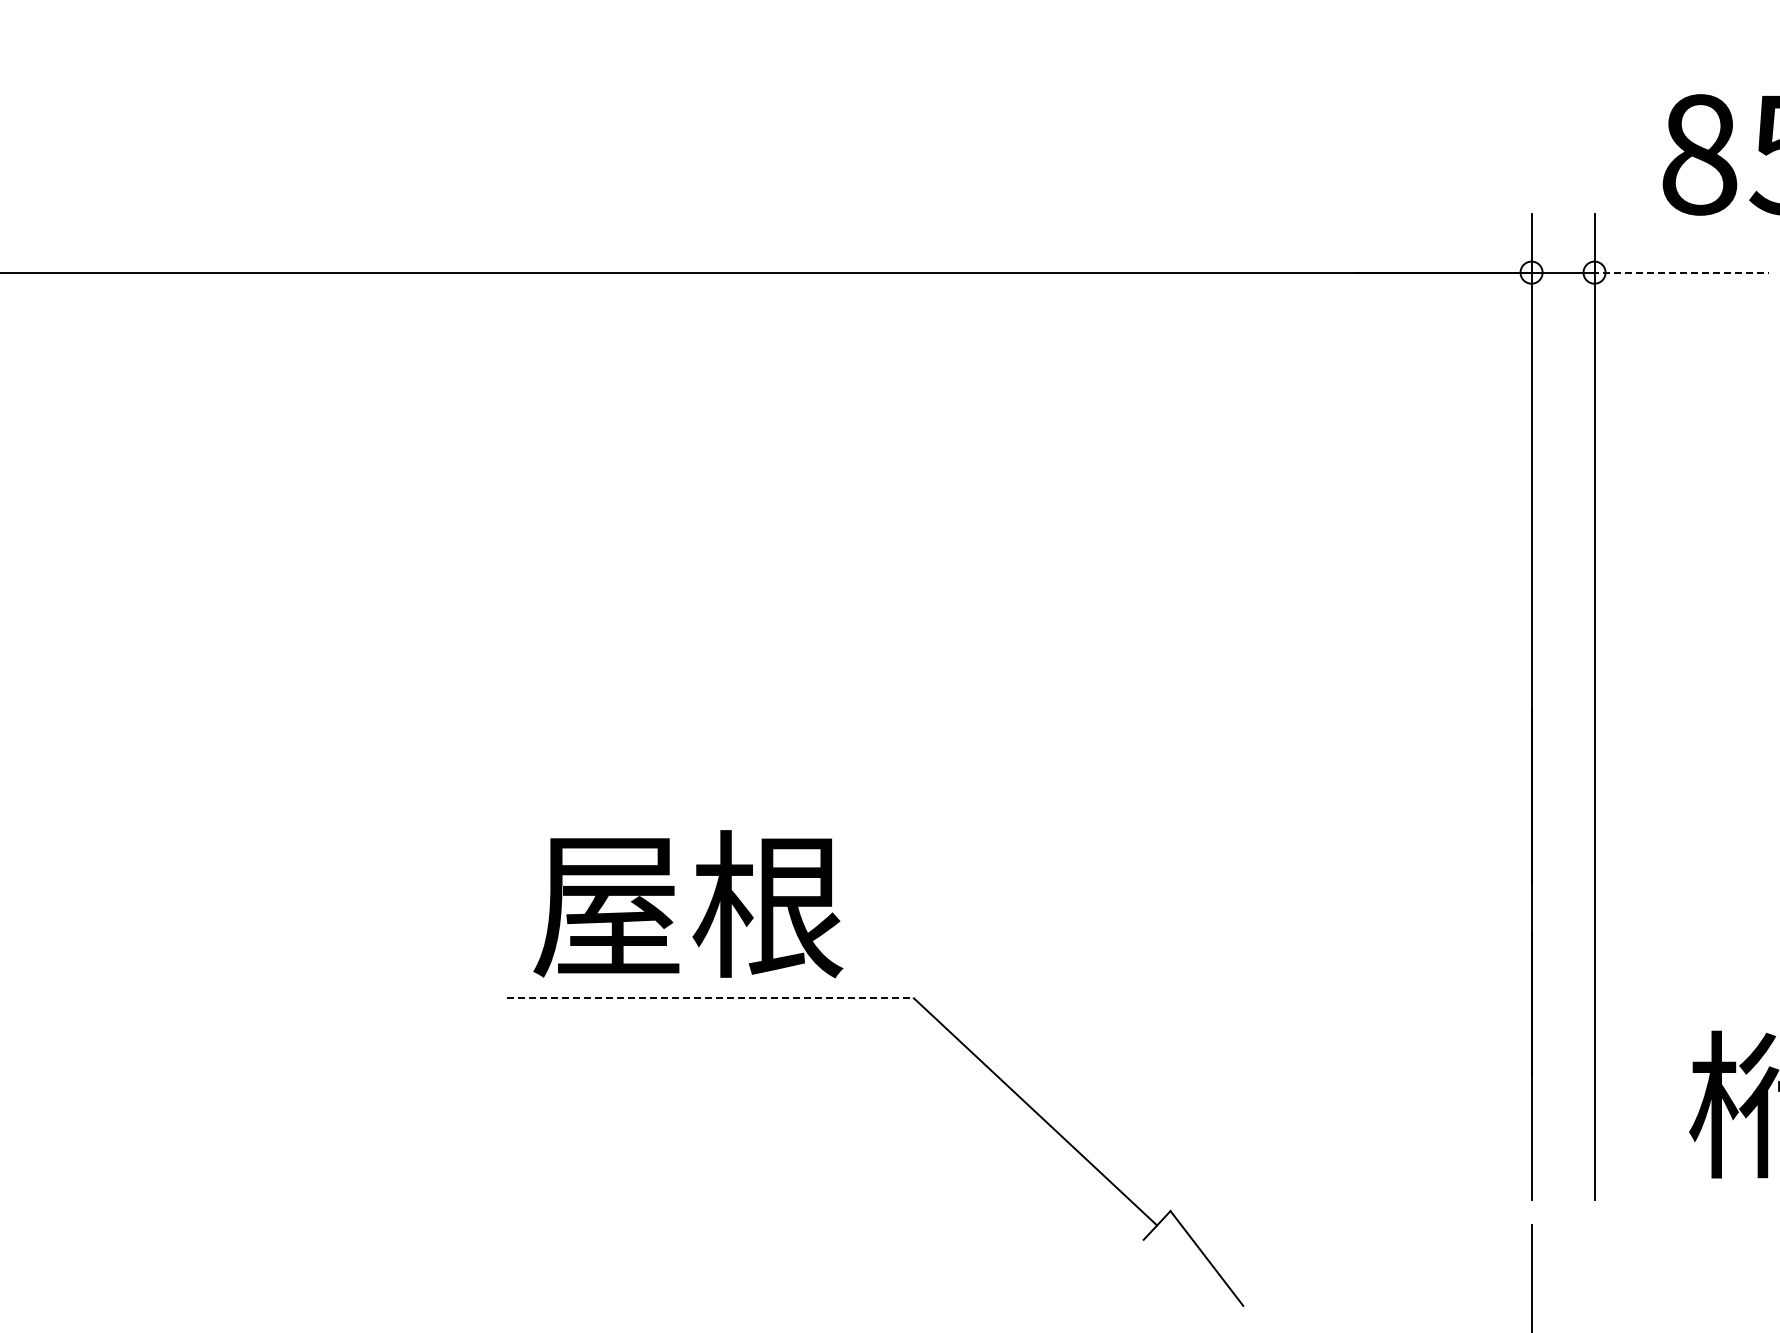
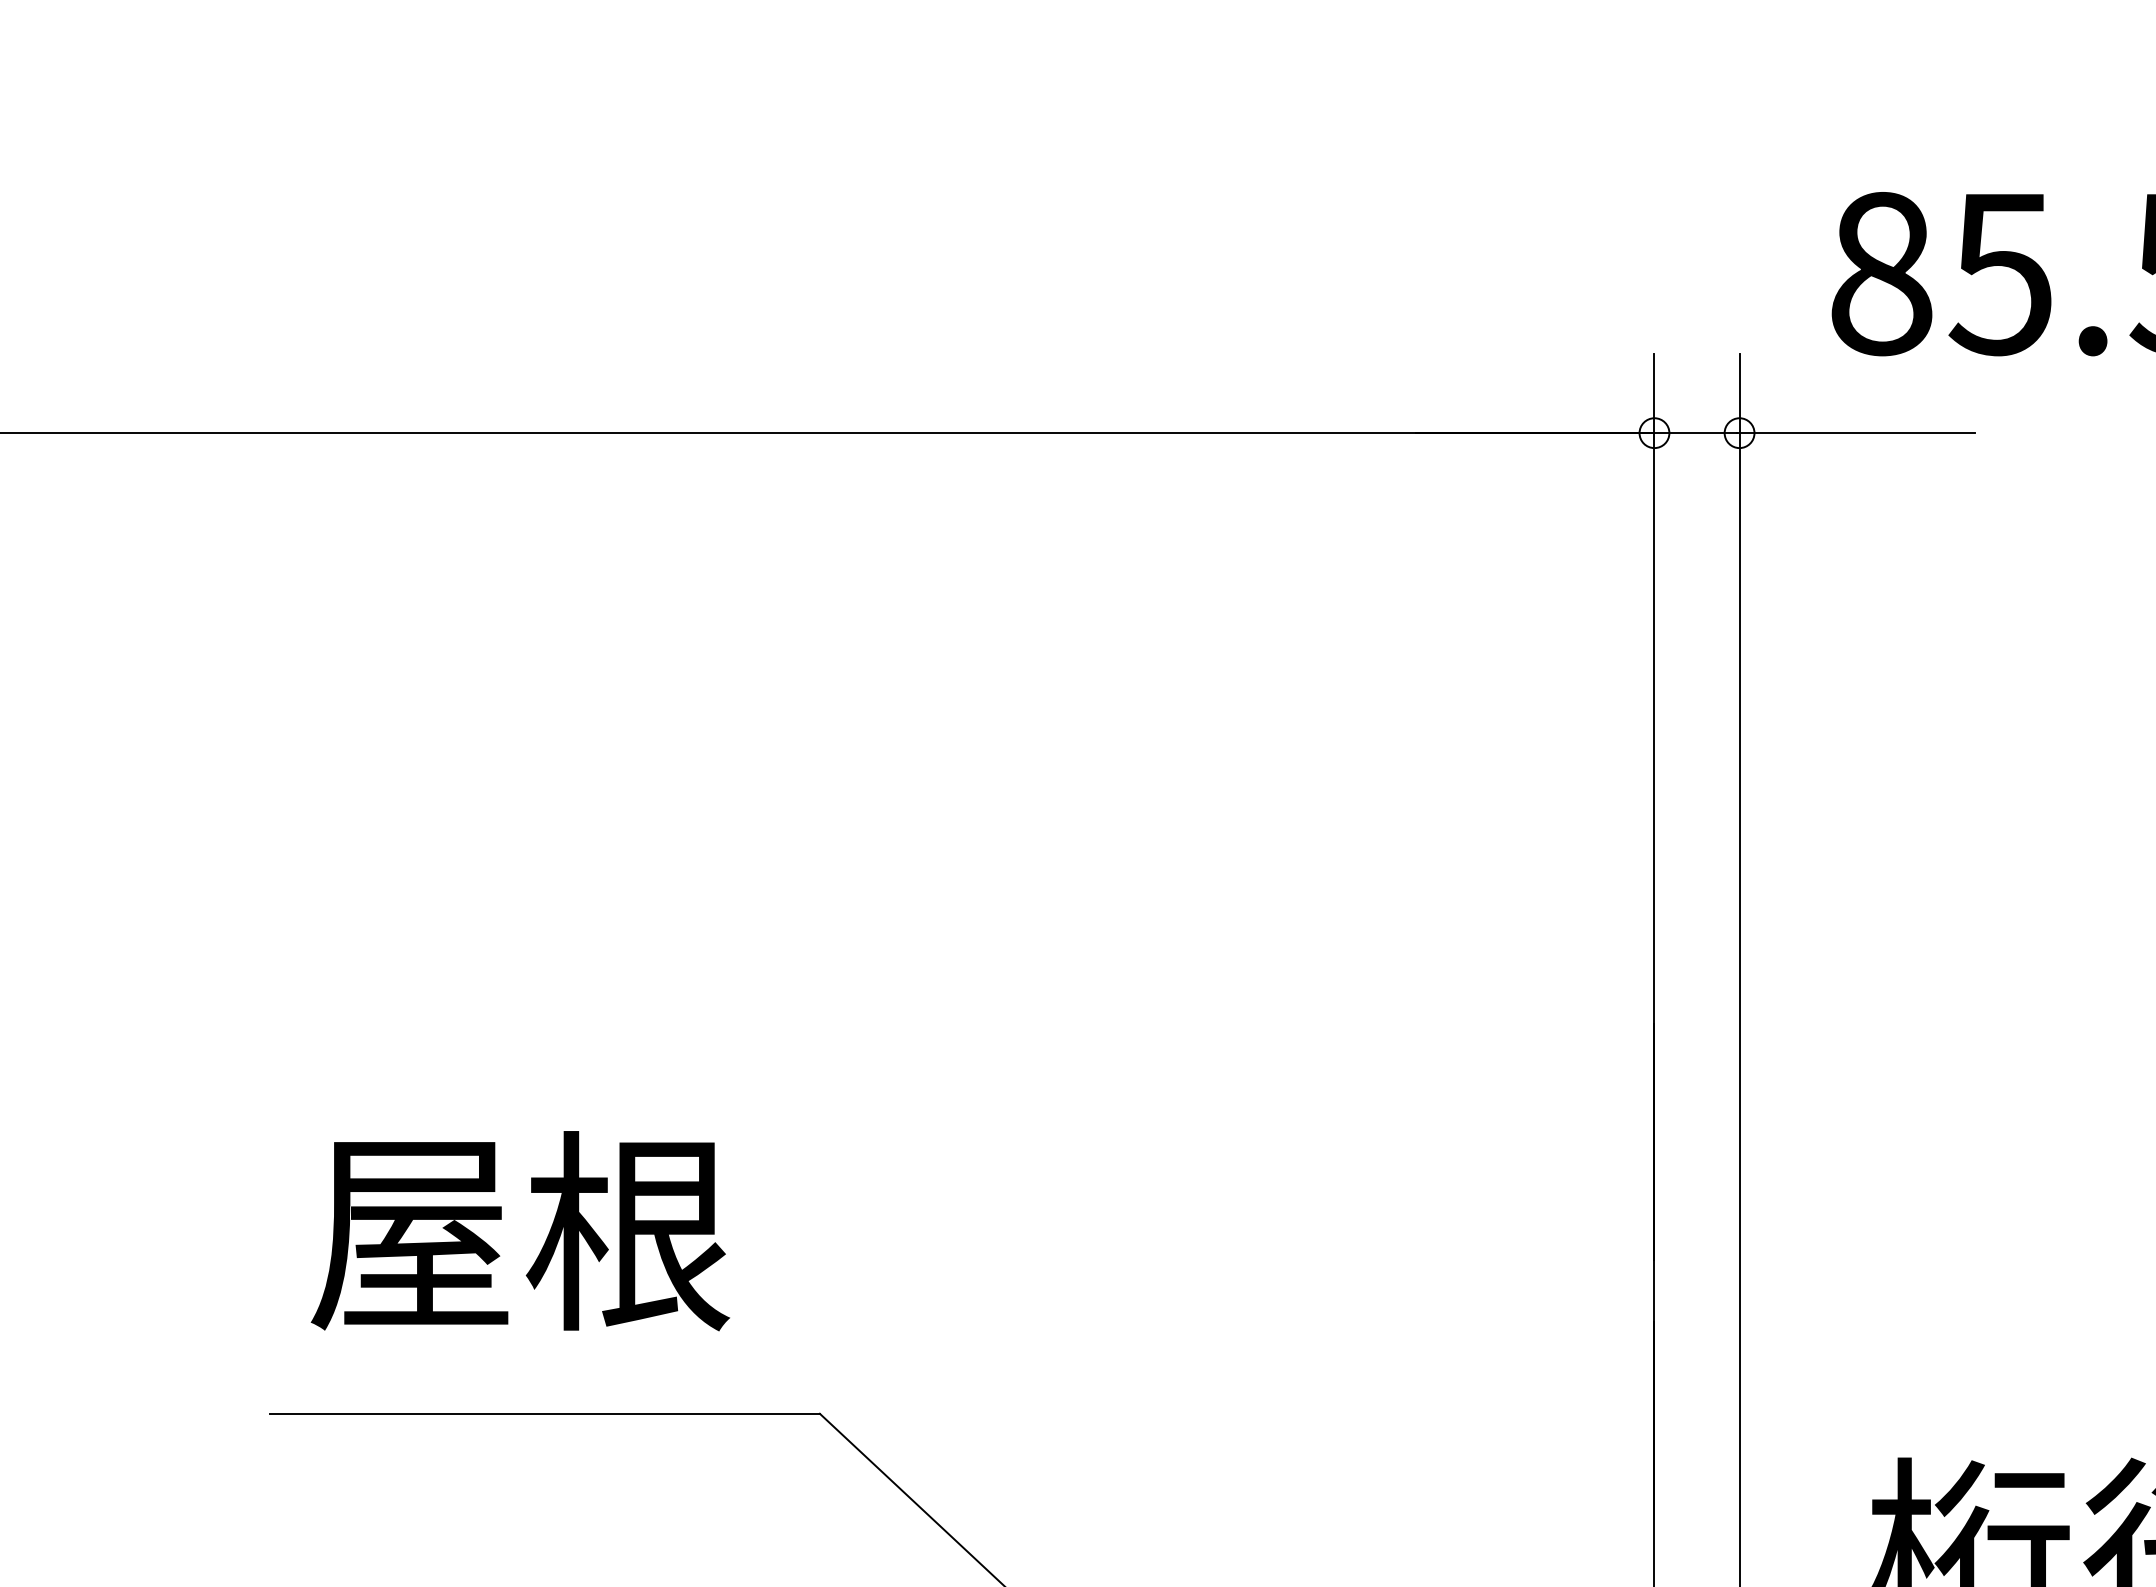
line: (1681, 272) -> (1857, 432), dashed -> solid
text: (688, 904) -> (520, 1231), moved
line: (711, 998) -> (546, 1413), dashed -> solid

